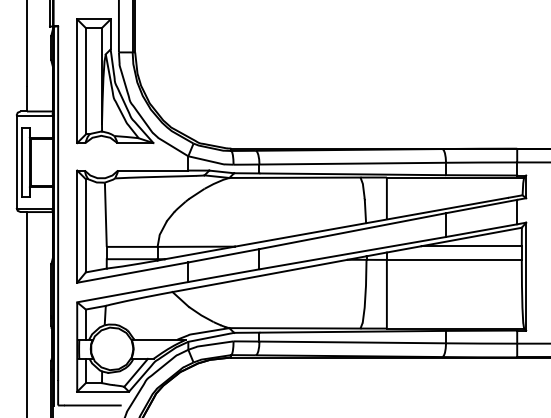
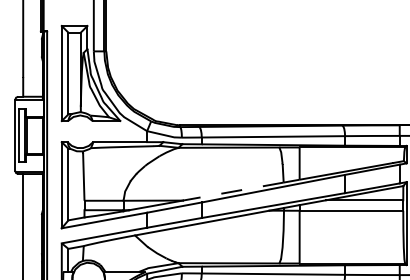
line: (300, 234) -> (233, 191), solid -> dashed

